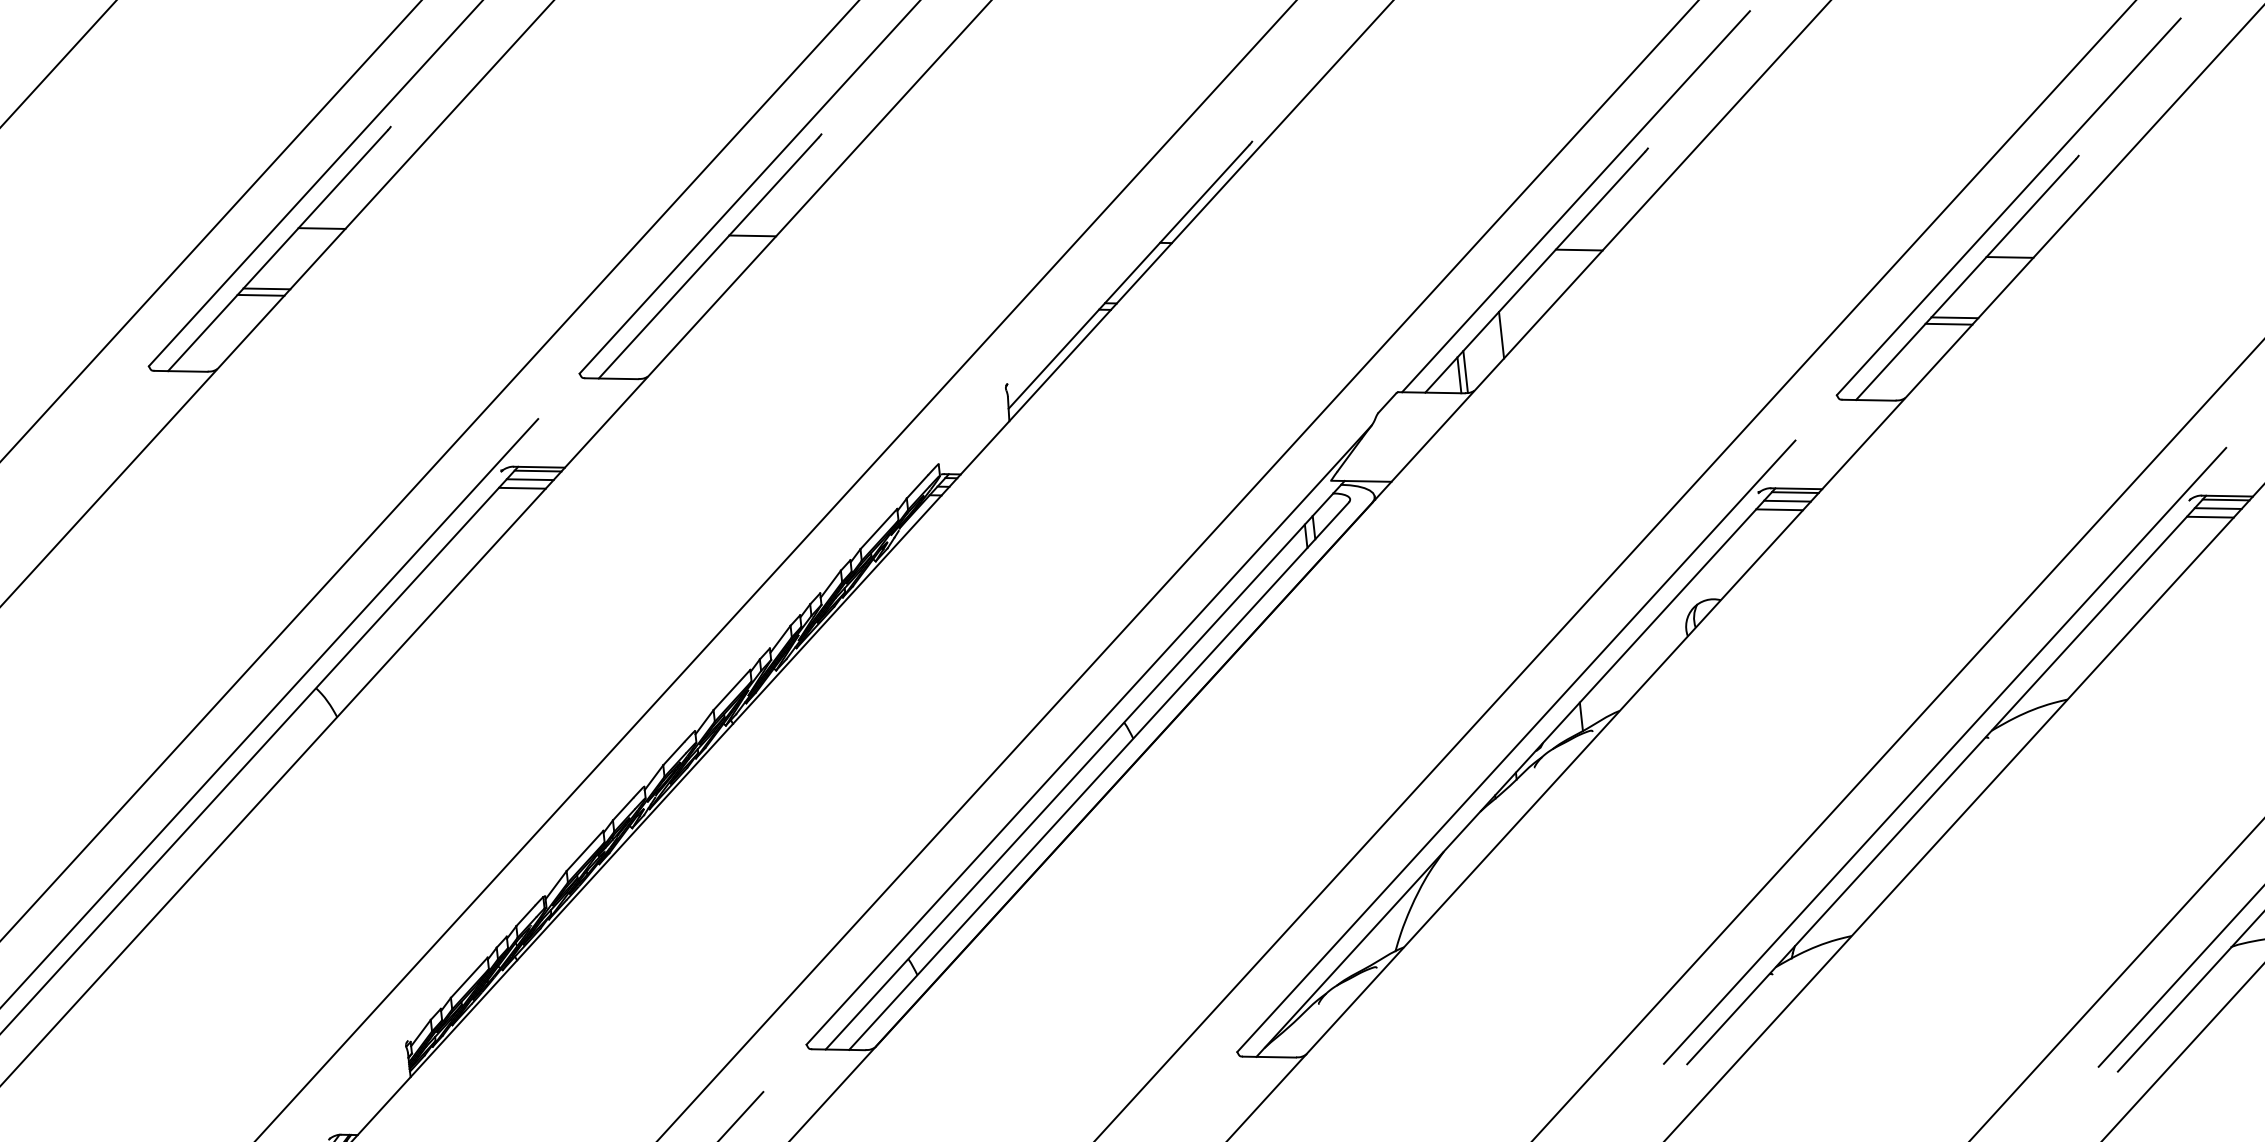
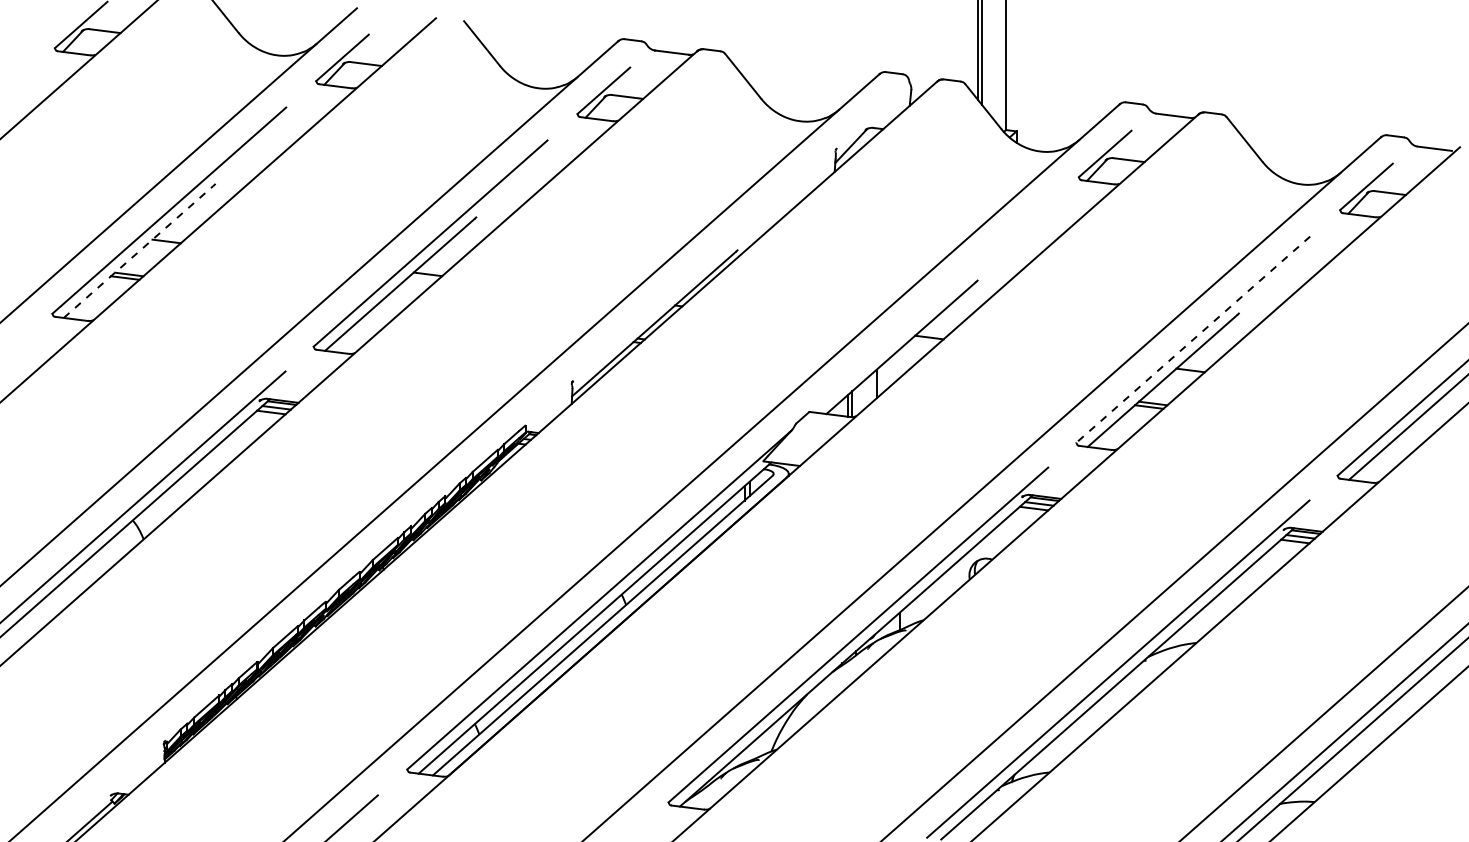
line: (1575, 201) -> (930, 307), removed
line: (2009, 206) -> (1193, 339), solid -> dashed
line: (278, 251) -> (138, 252), solid -> dashed

